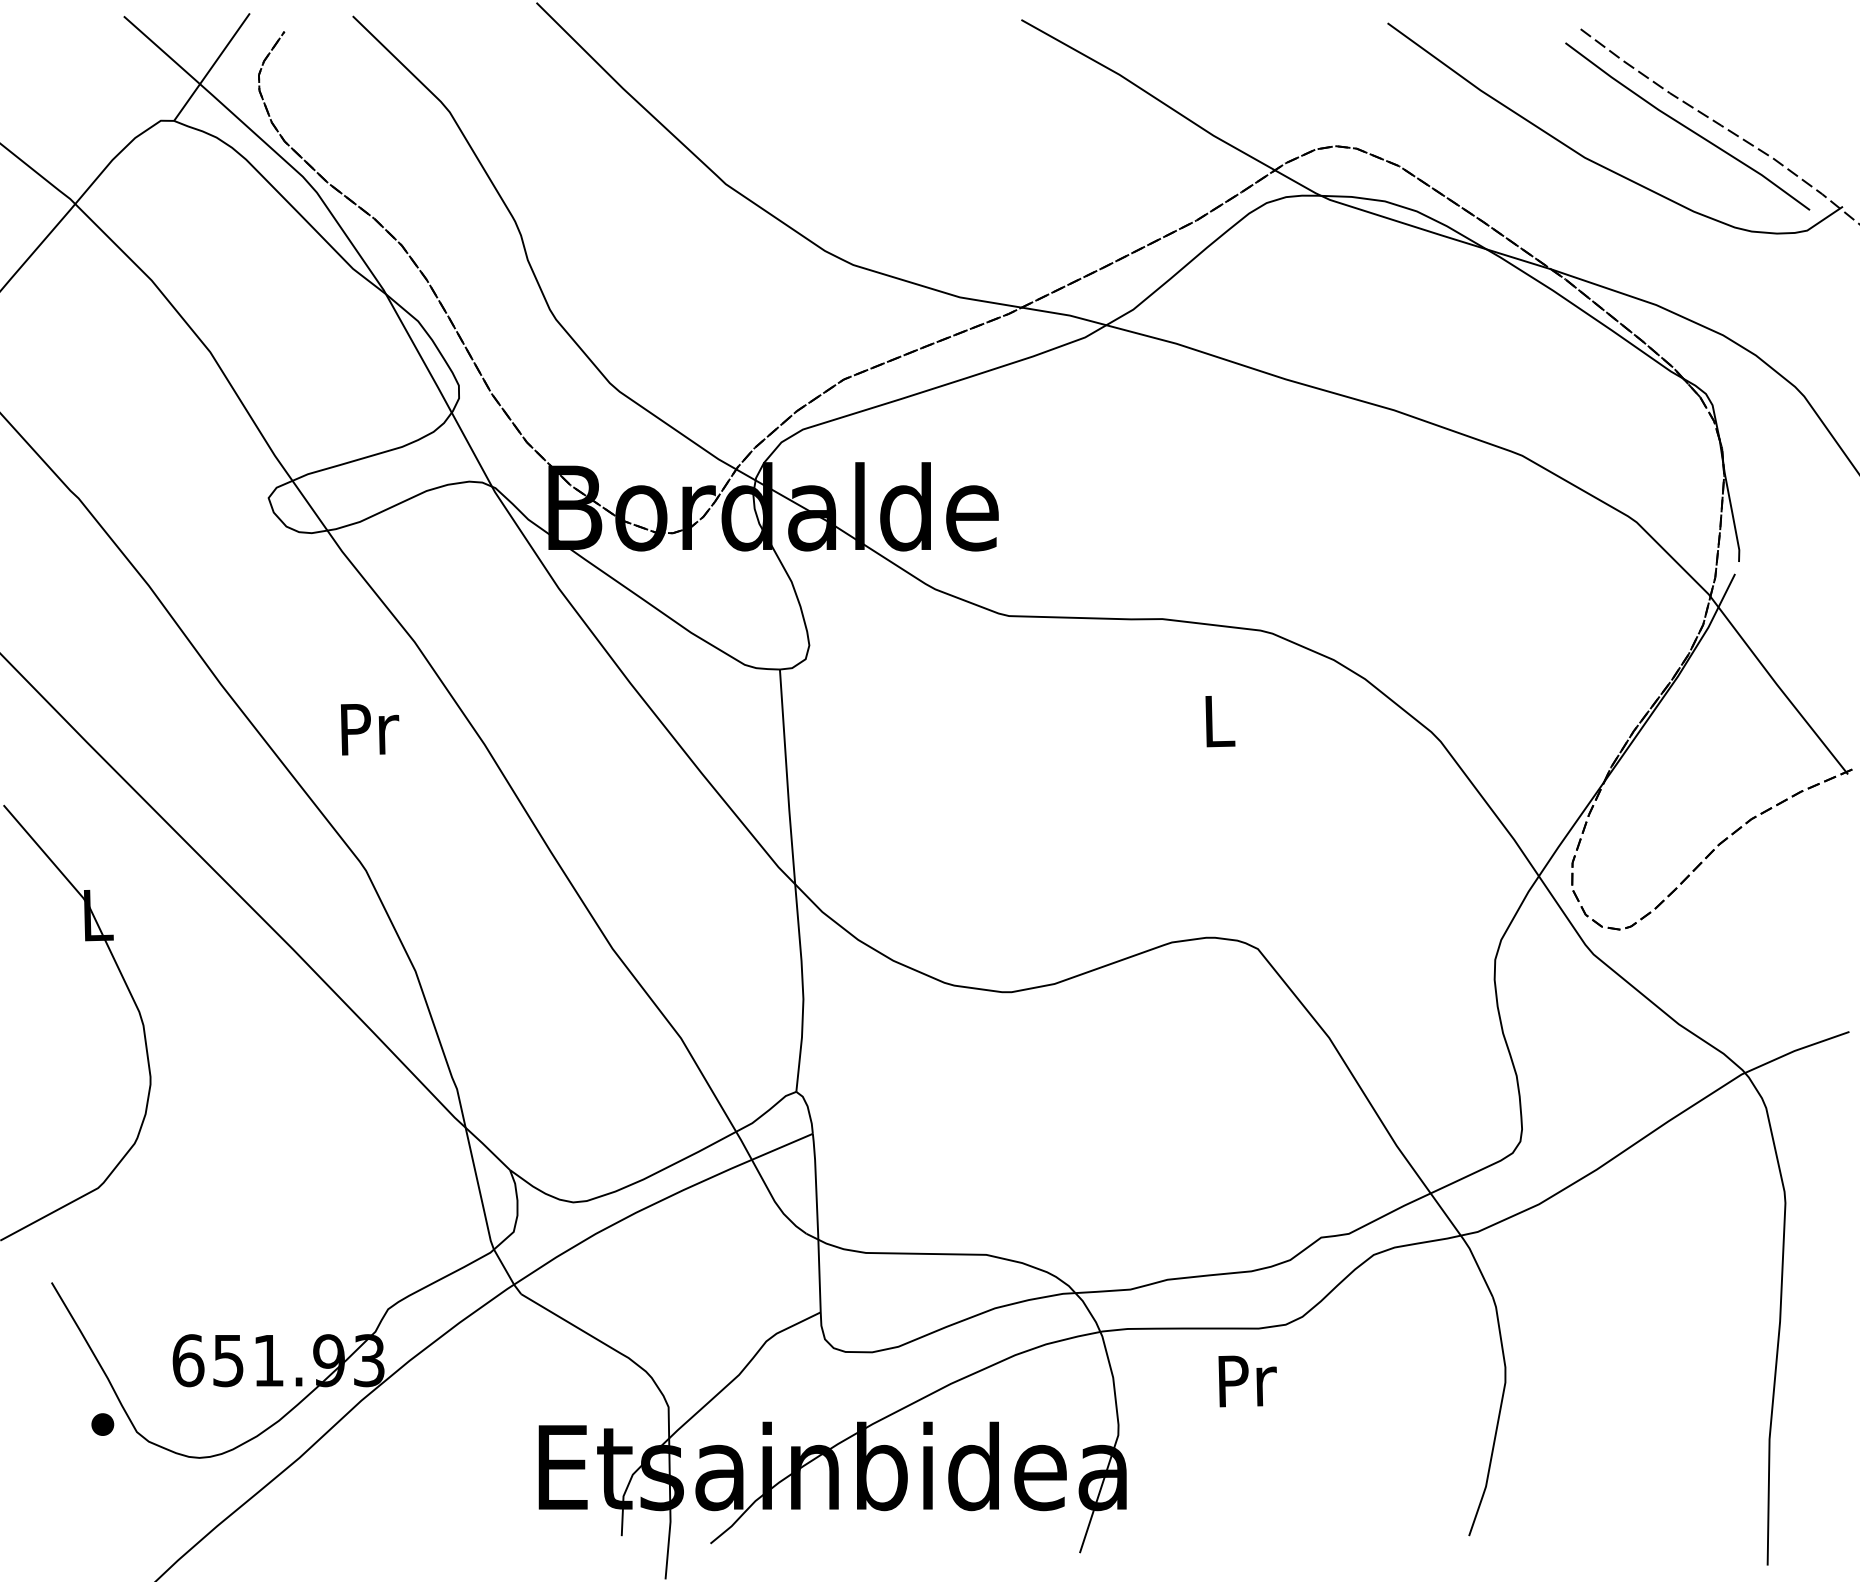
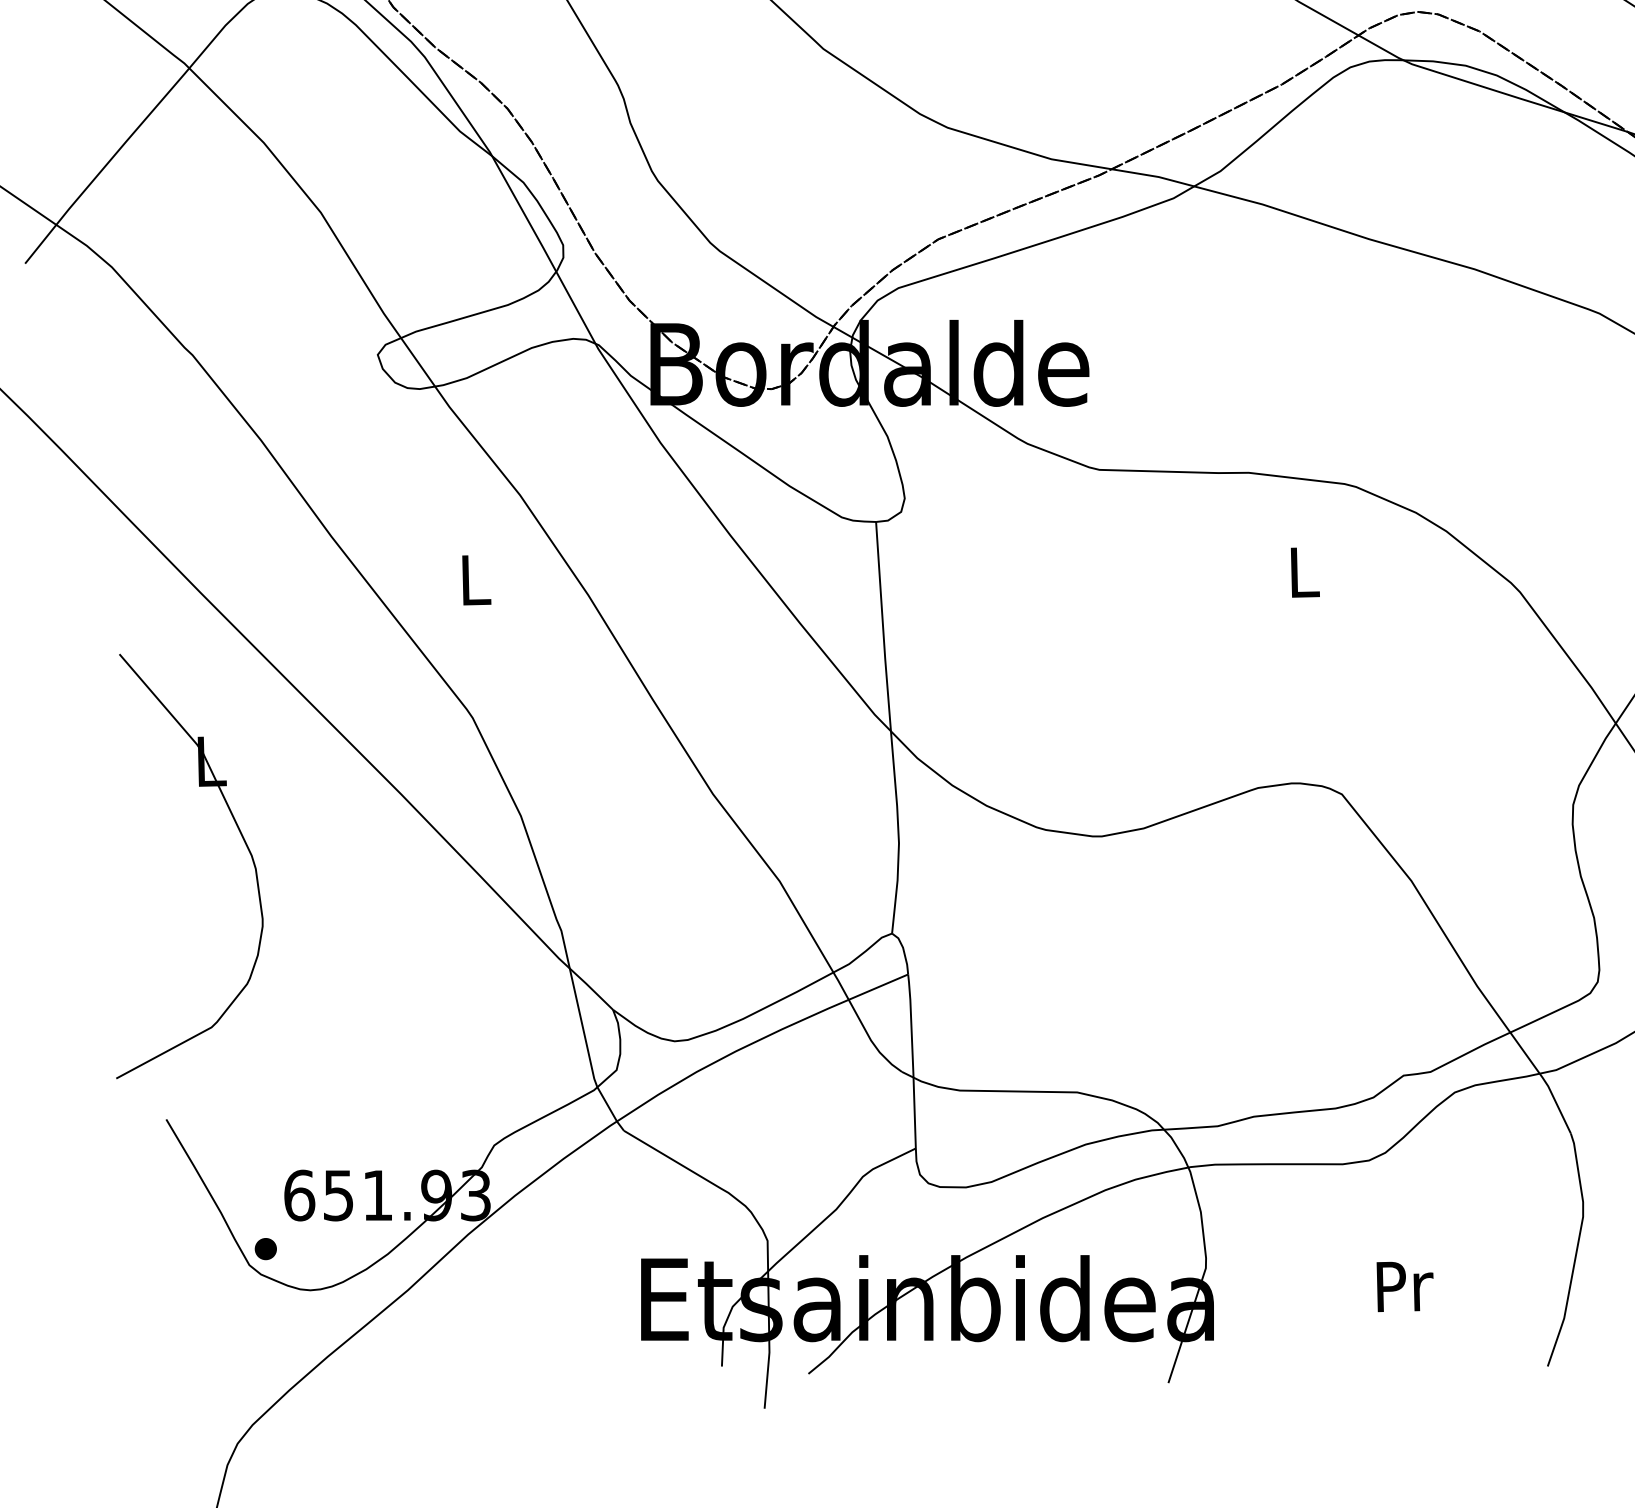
text: (369, 729) -> (476, 580), Pr -> L
text: (1247, 1381) -> (1404, 1286), moved
part: (102, 1424) -> (265, 1248), moved

